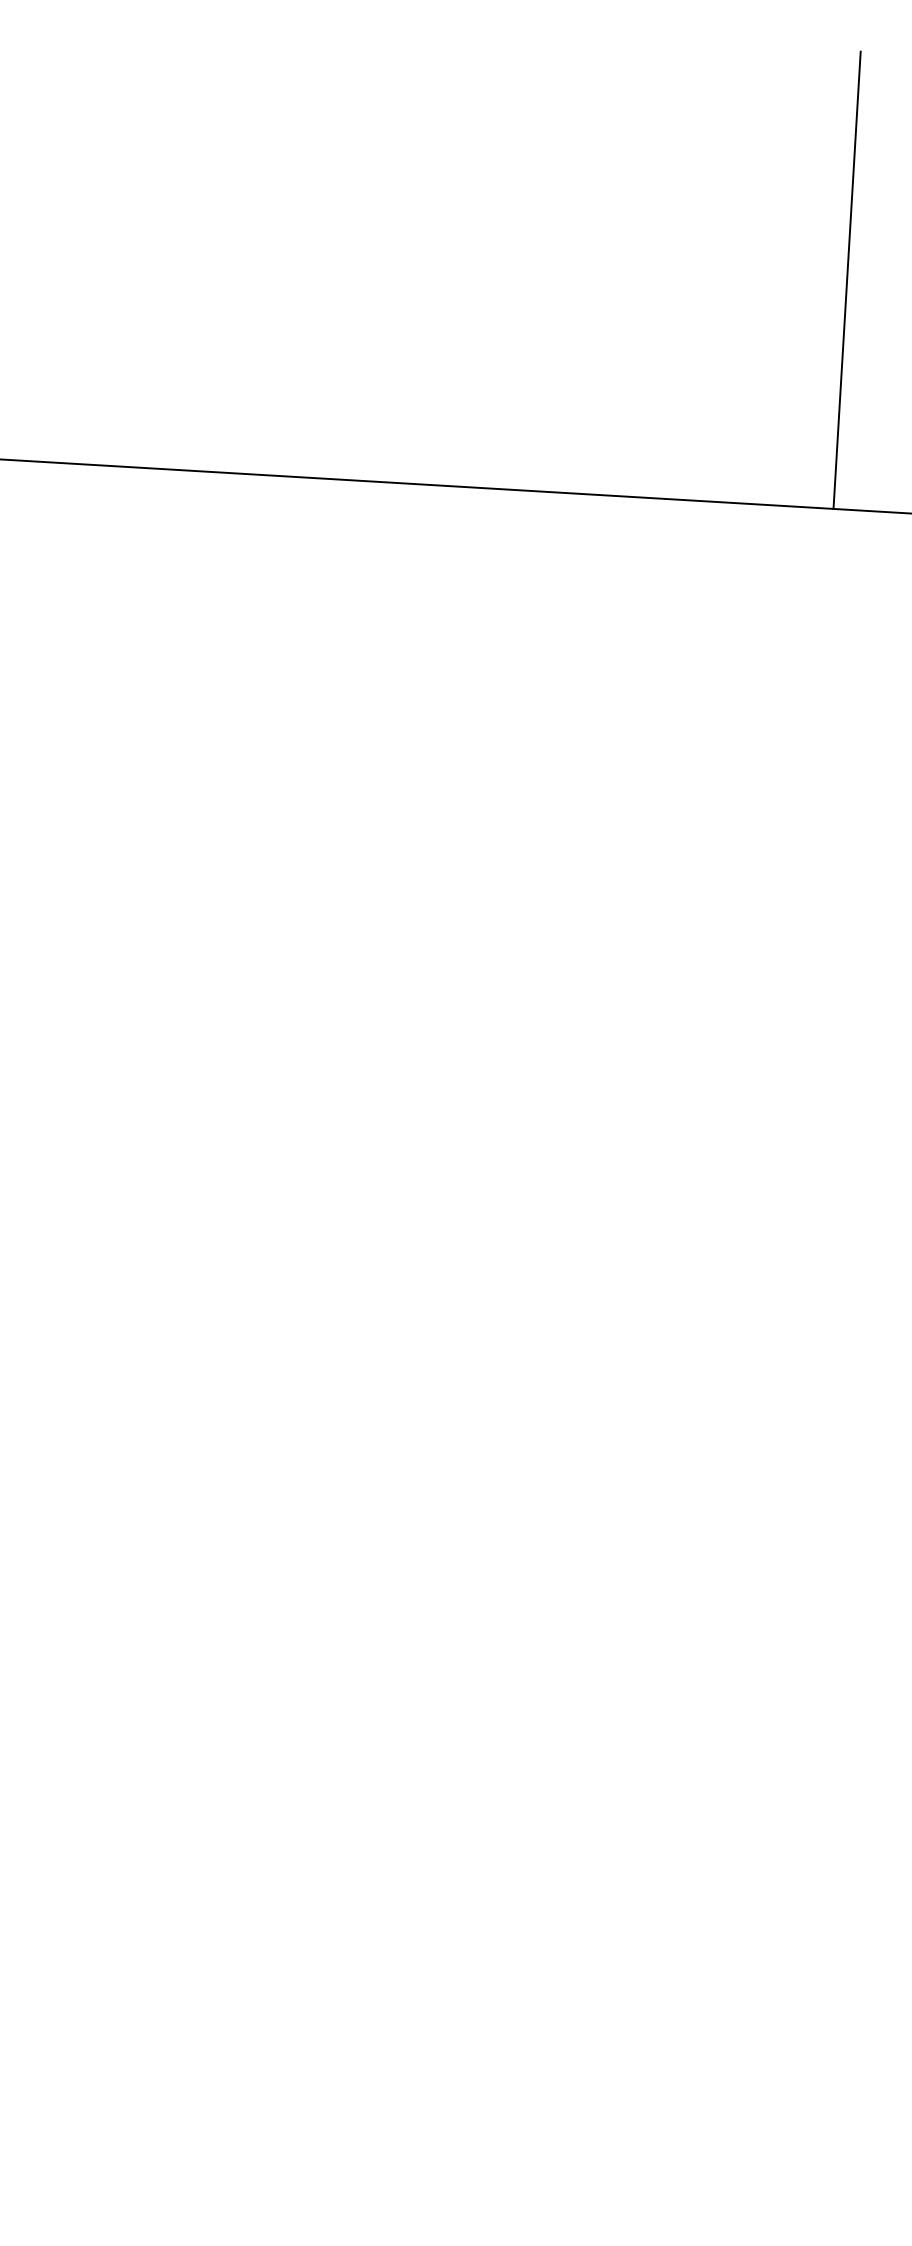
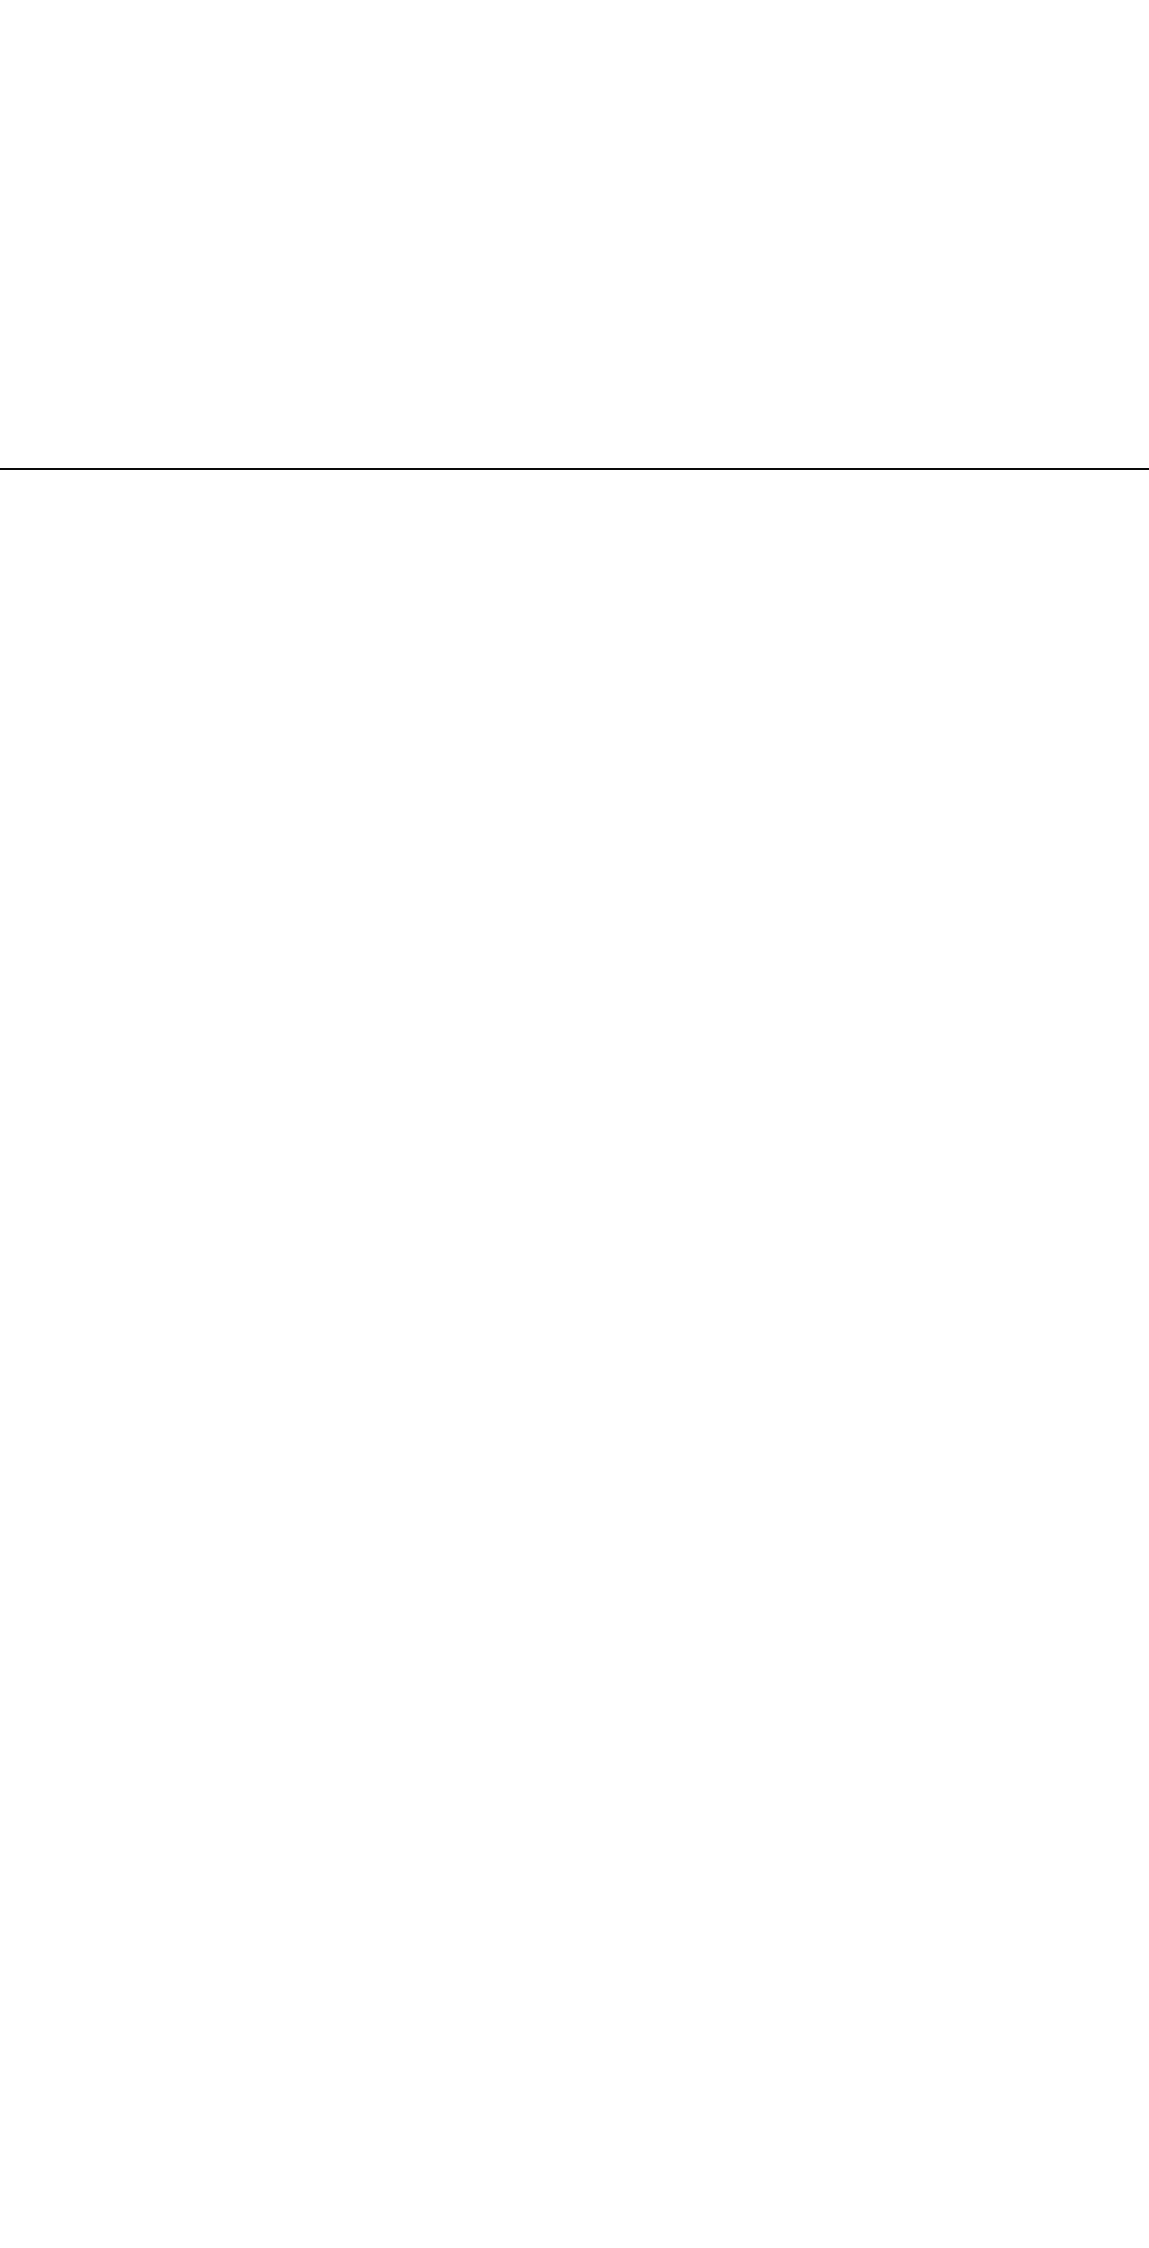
line: (847, 279) -> (934, 239), removed

